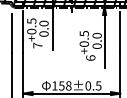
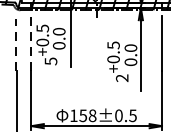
line: (23, 31) -> (31, 42), solid -> dashed
line: (12, 33) -> (16, 45), solid -> dashed
text: (37, 45) -> (50, 61), 7 -> 5
text: (90, 57) -> (121, 77), 6 -> 2

